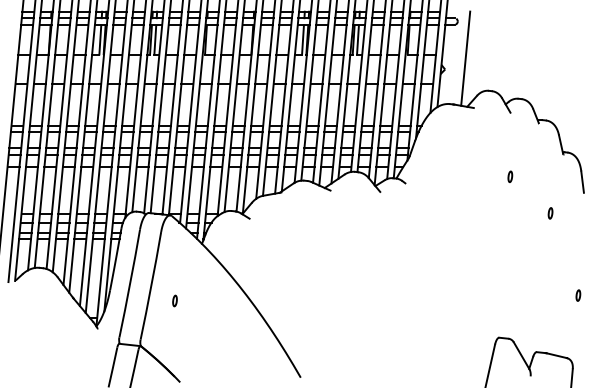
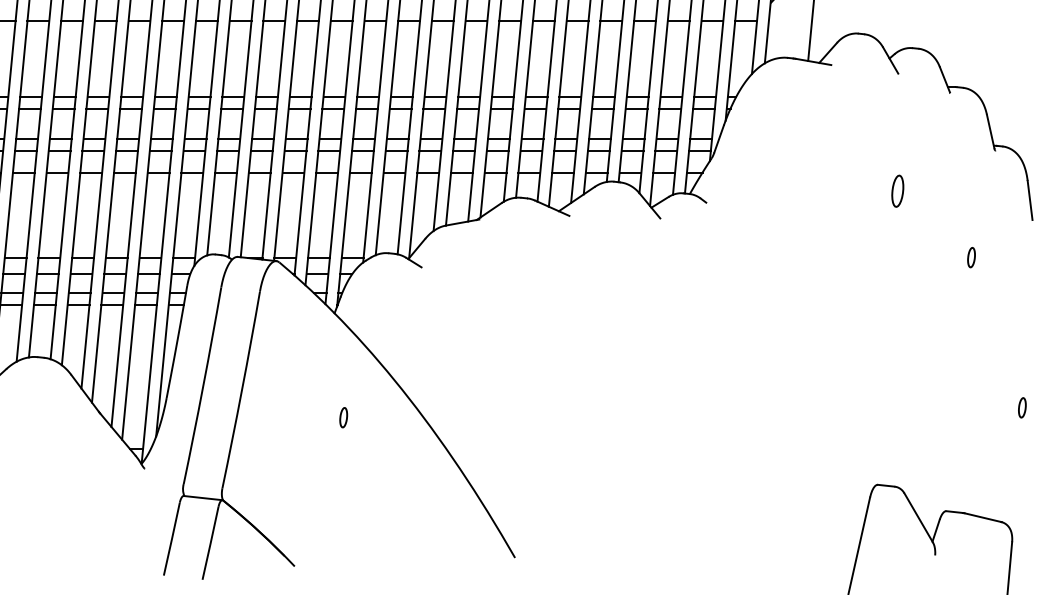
part: (510, 176) -> (898, 190), size x1.6
part: (174, 300) -> (342, 416), moved

